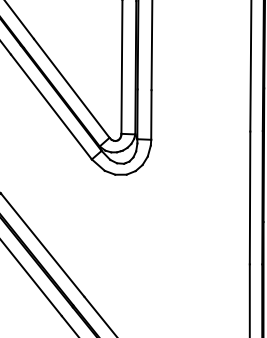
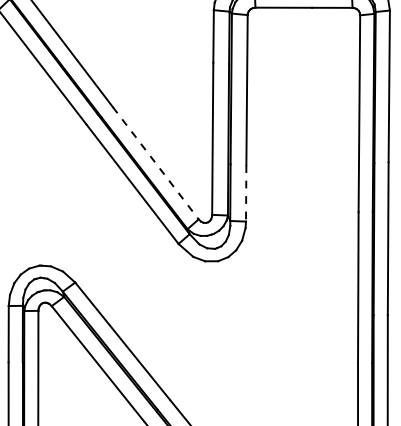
line: (71, 88) -> (155, 163), solid -> dashed
line: (151, 115) -> (246, 193), solid -> dashed

